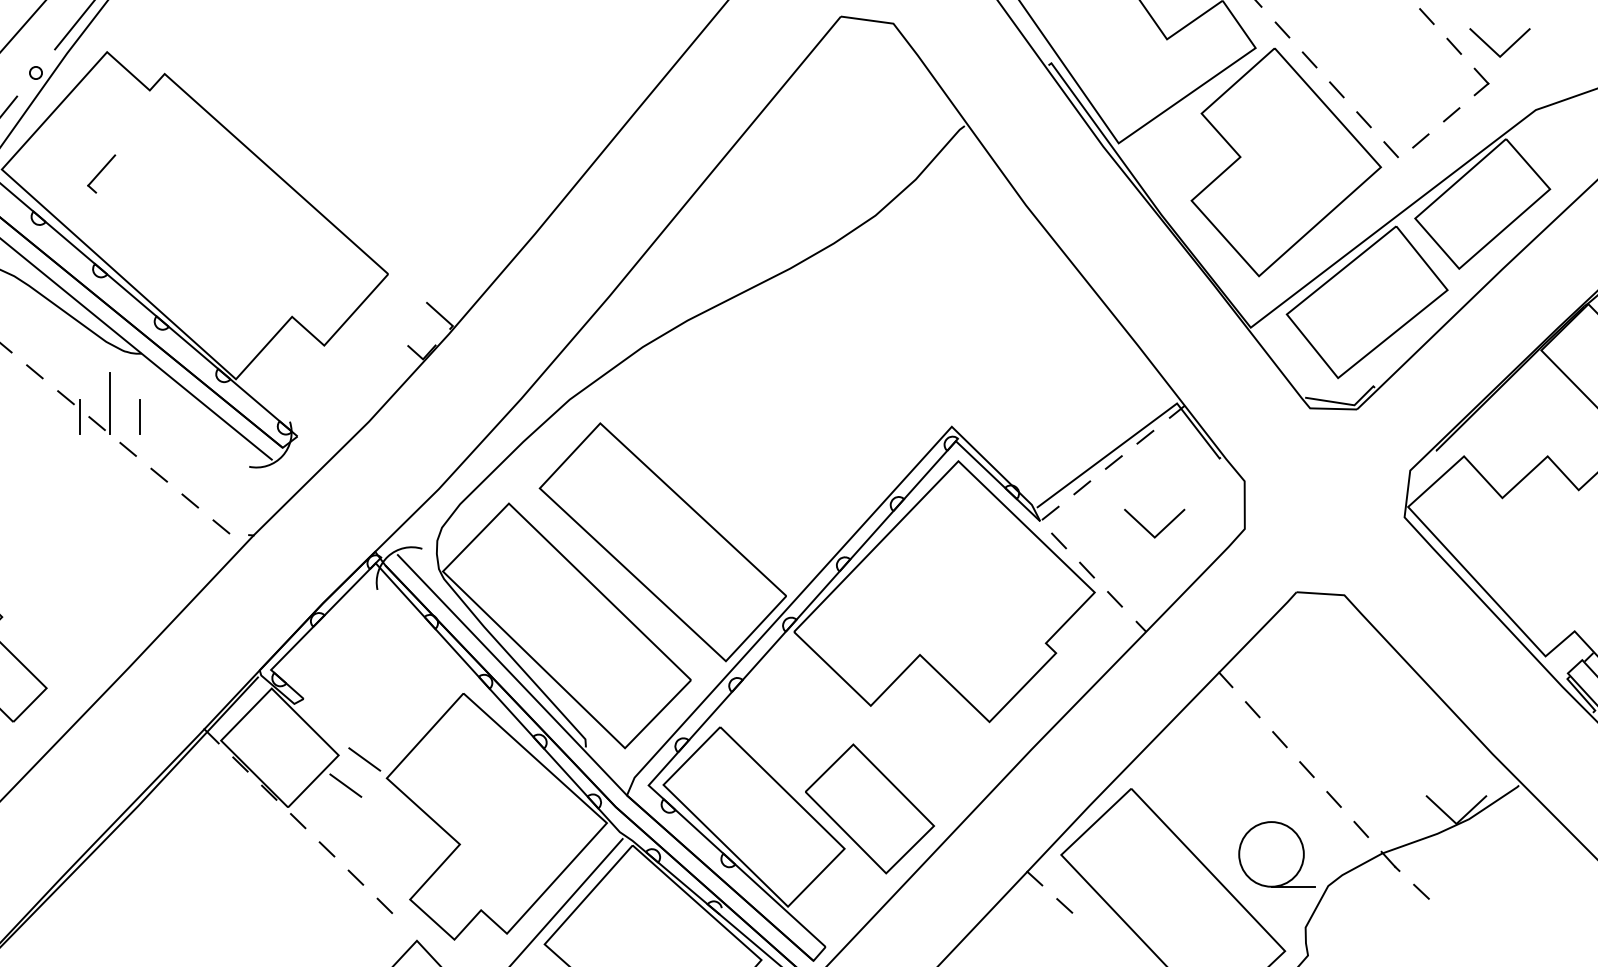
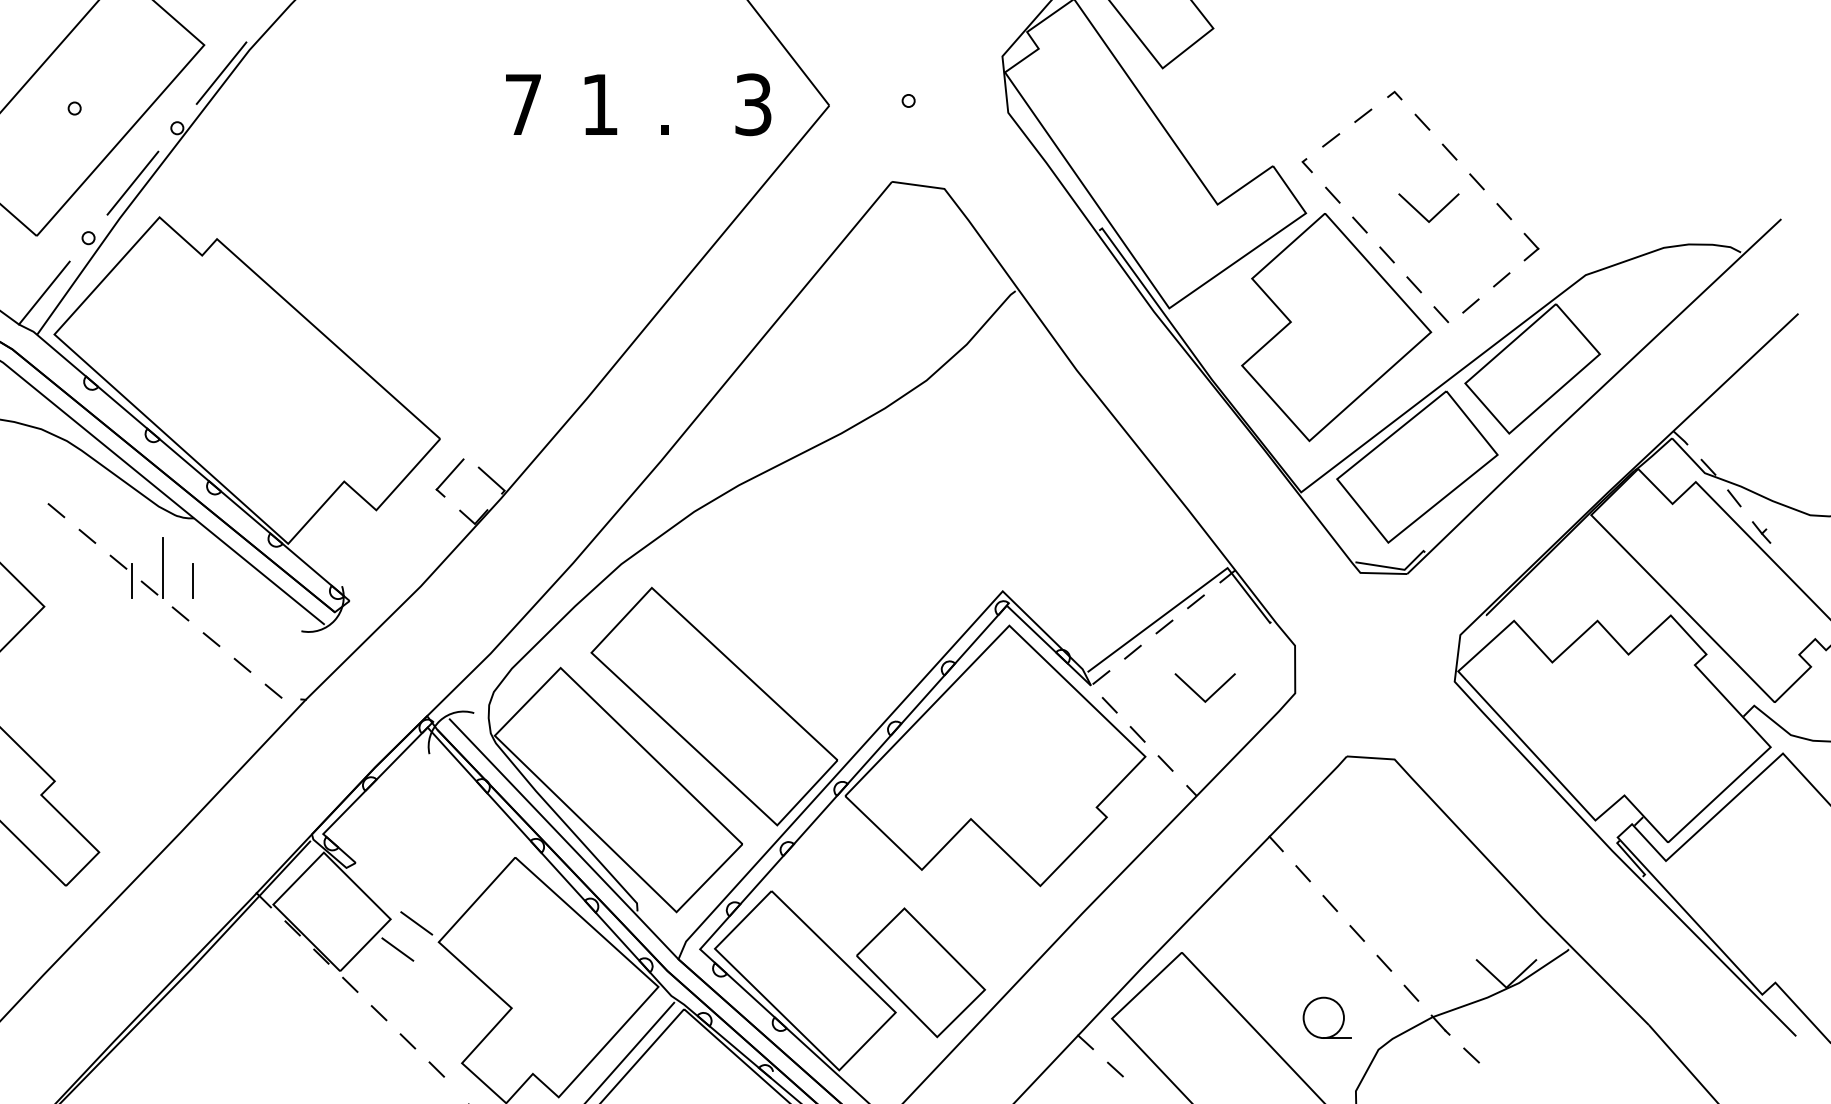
line: (1492, 48) -> (1421, 213), moved
part: (101, 173) -> (449, 477), moved
part: (1276, 853) -> (1326, 1017), size x0.62

